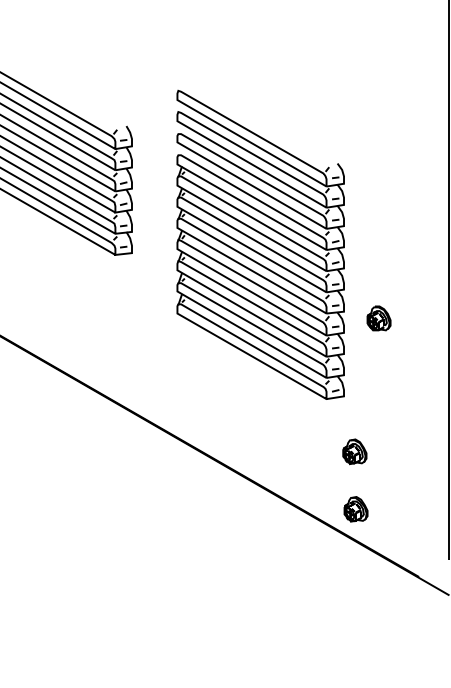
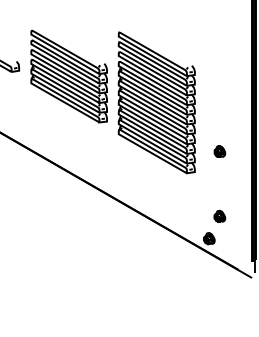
part: (259, 244) -> (156, 102), moved
part: (354, 449) -> (219, 215), moved

